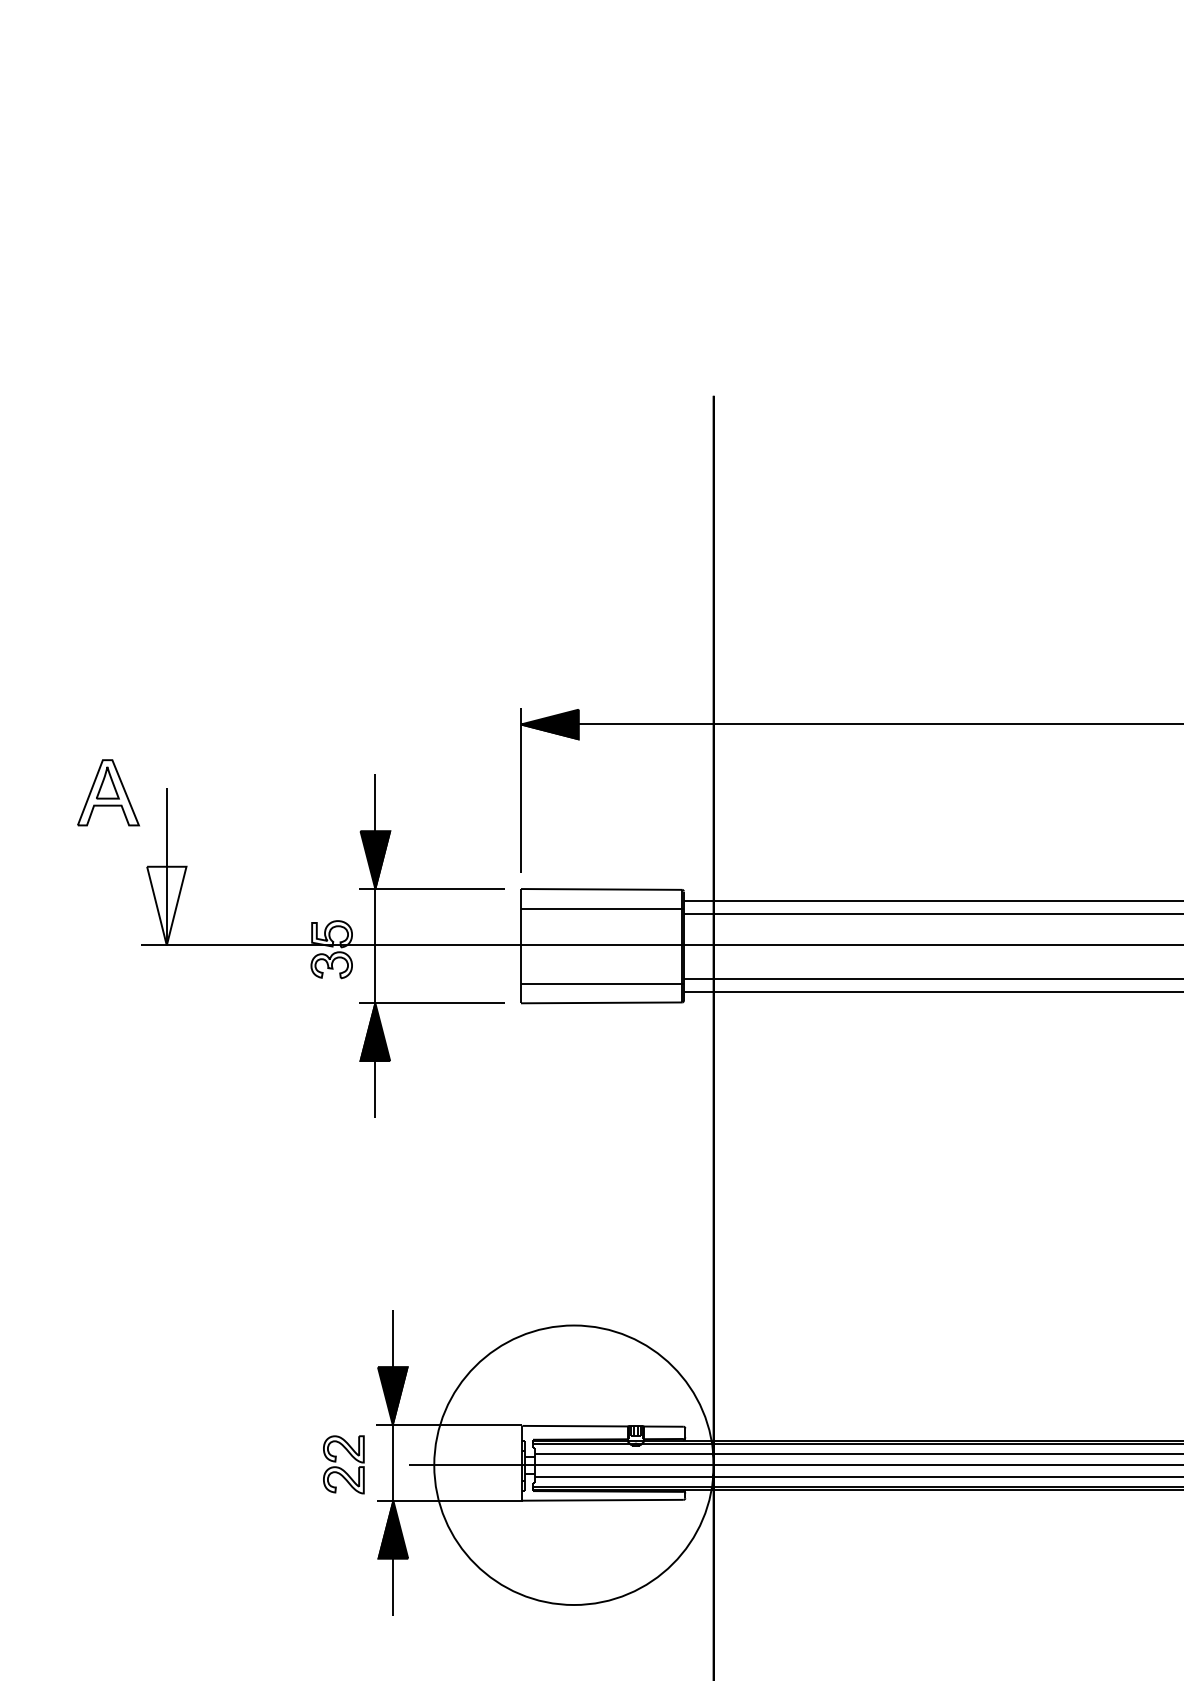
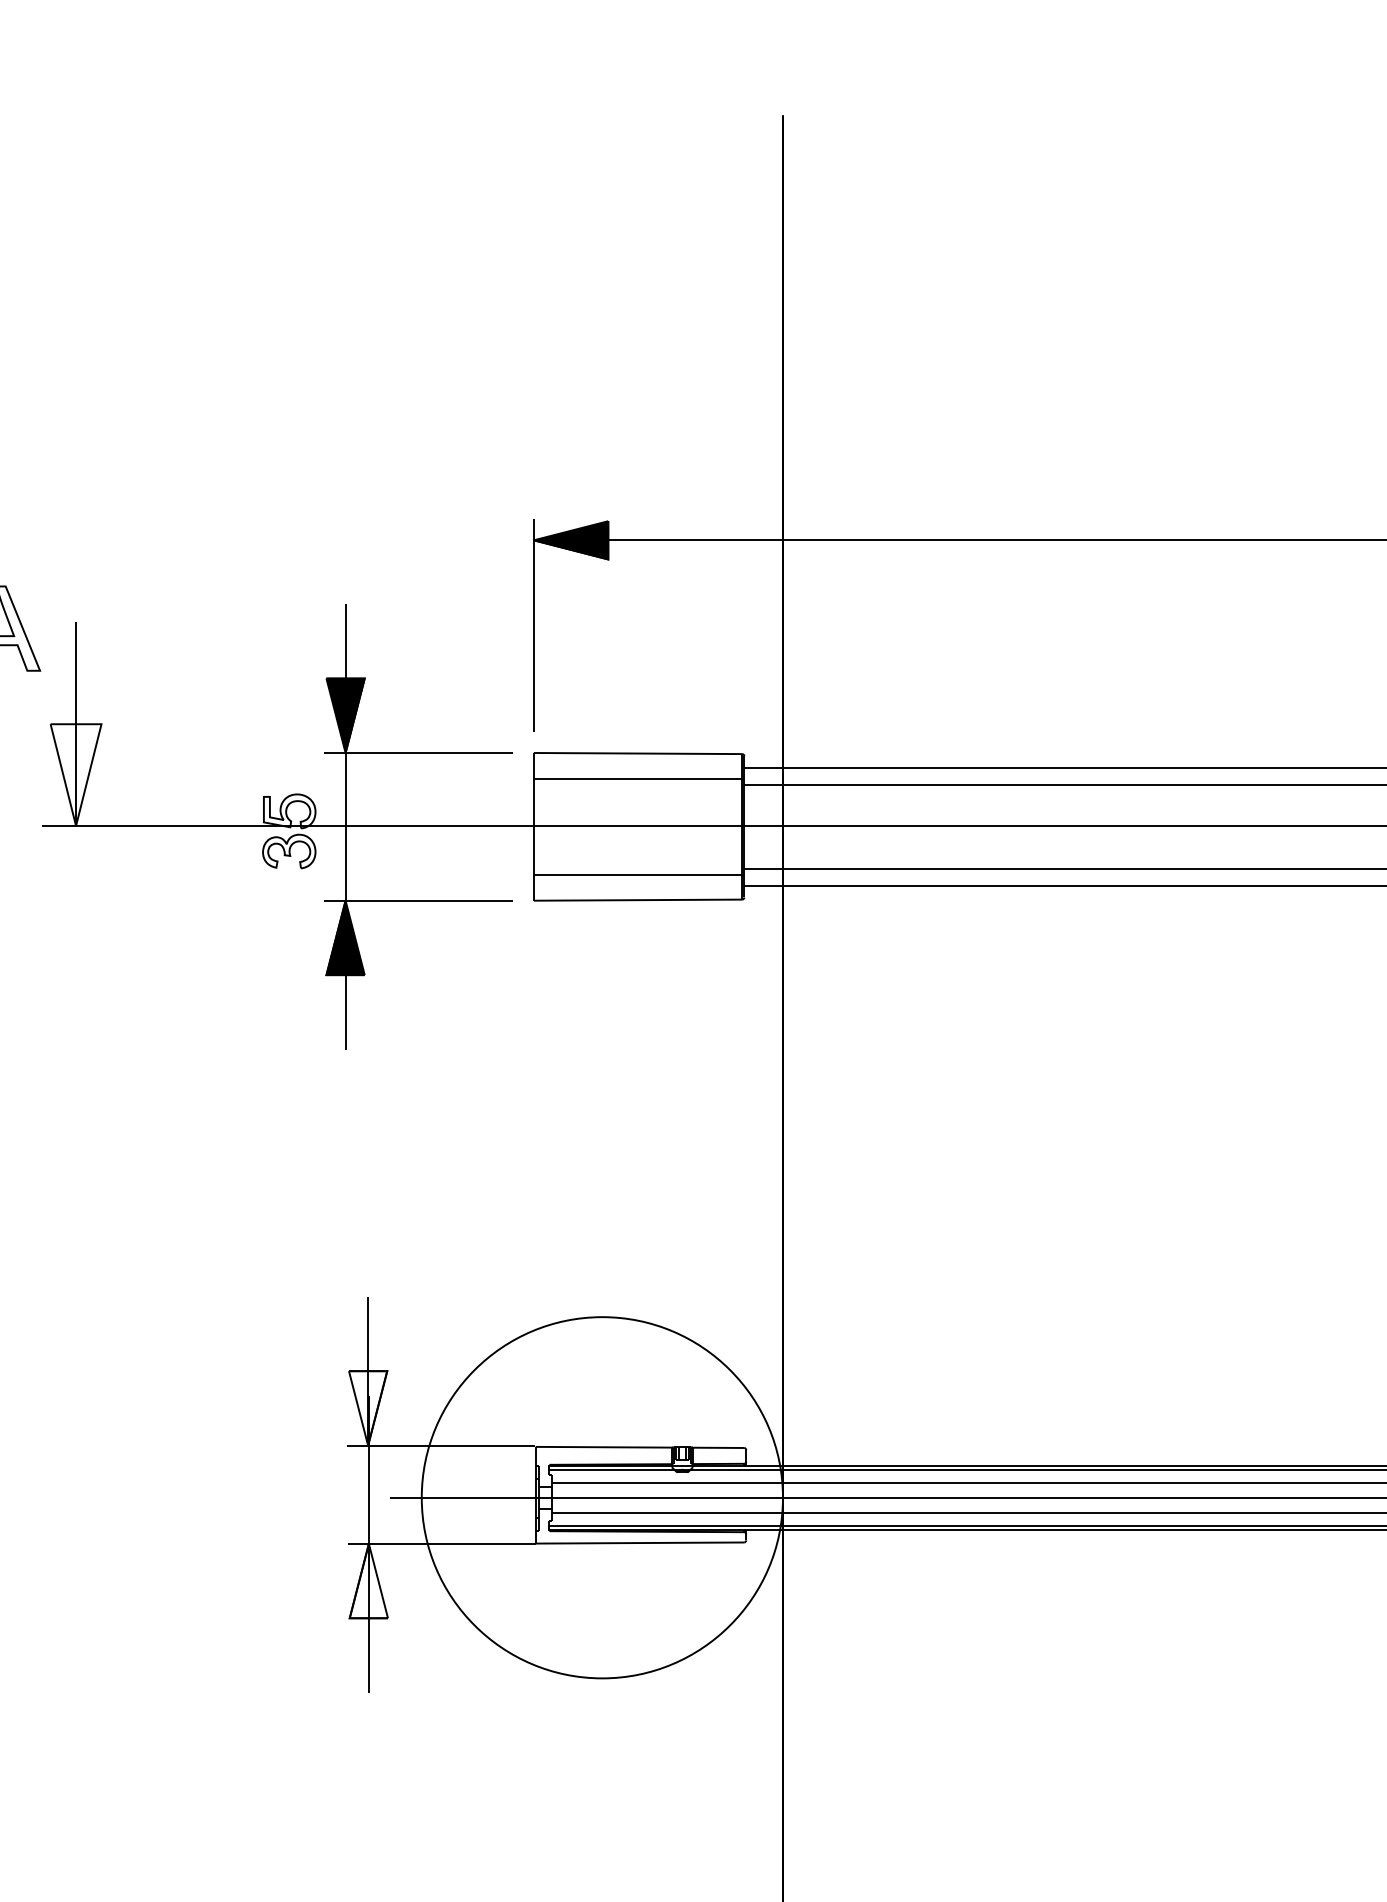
fill: (392, 1395) -> (367, 1407), removed
part: (343, 1464) -> (304, 1496), removed
fill: (393, 1529) -> (369, 1580), removed

